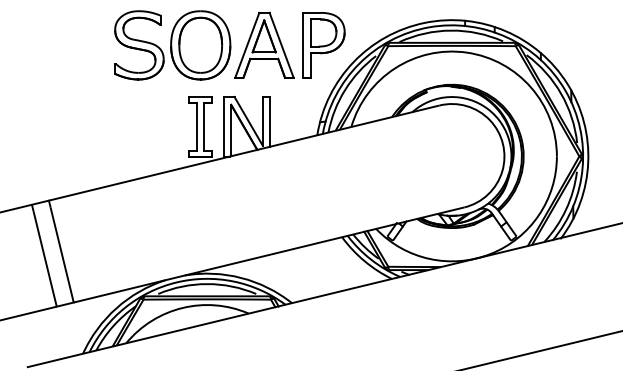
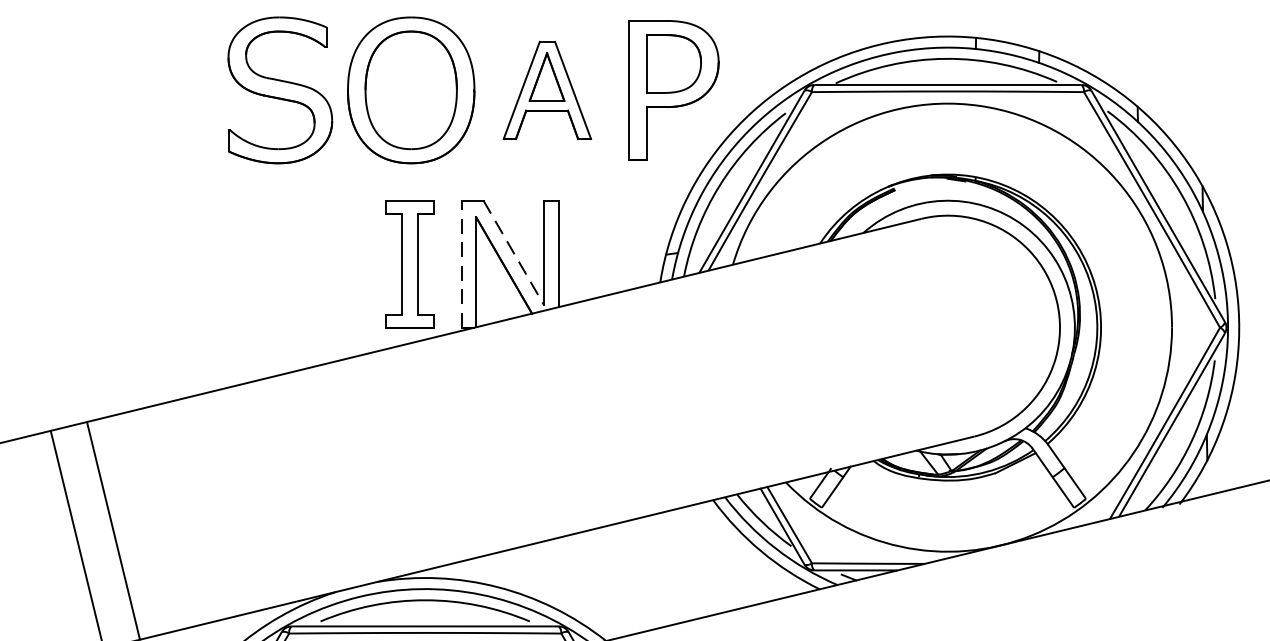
part: (264, 45) -> (547, 90), size x0.7
line: (248, 121) -> (513, 253), solid -> dashed
line: (224, 126) -> (462, 263), solid -> dashed

